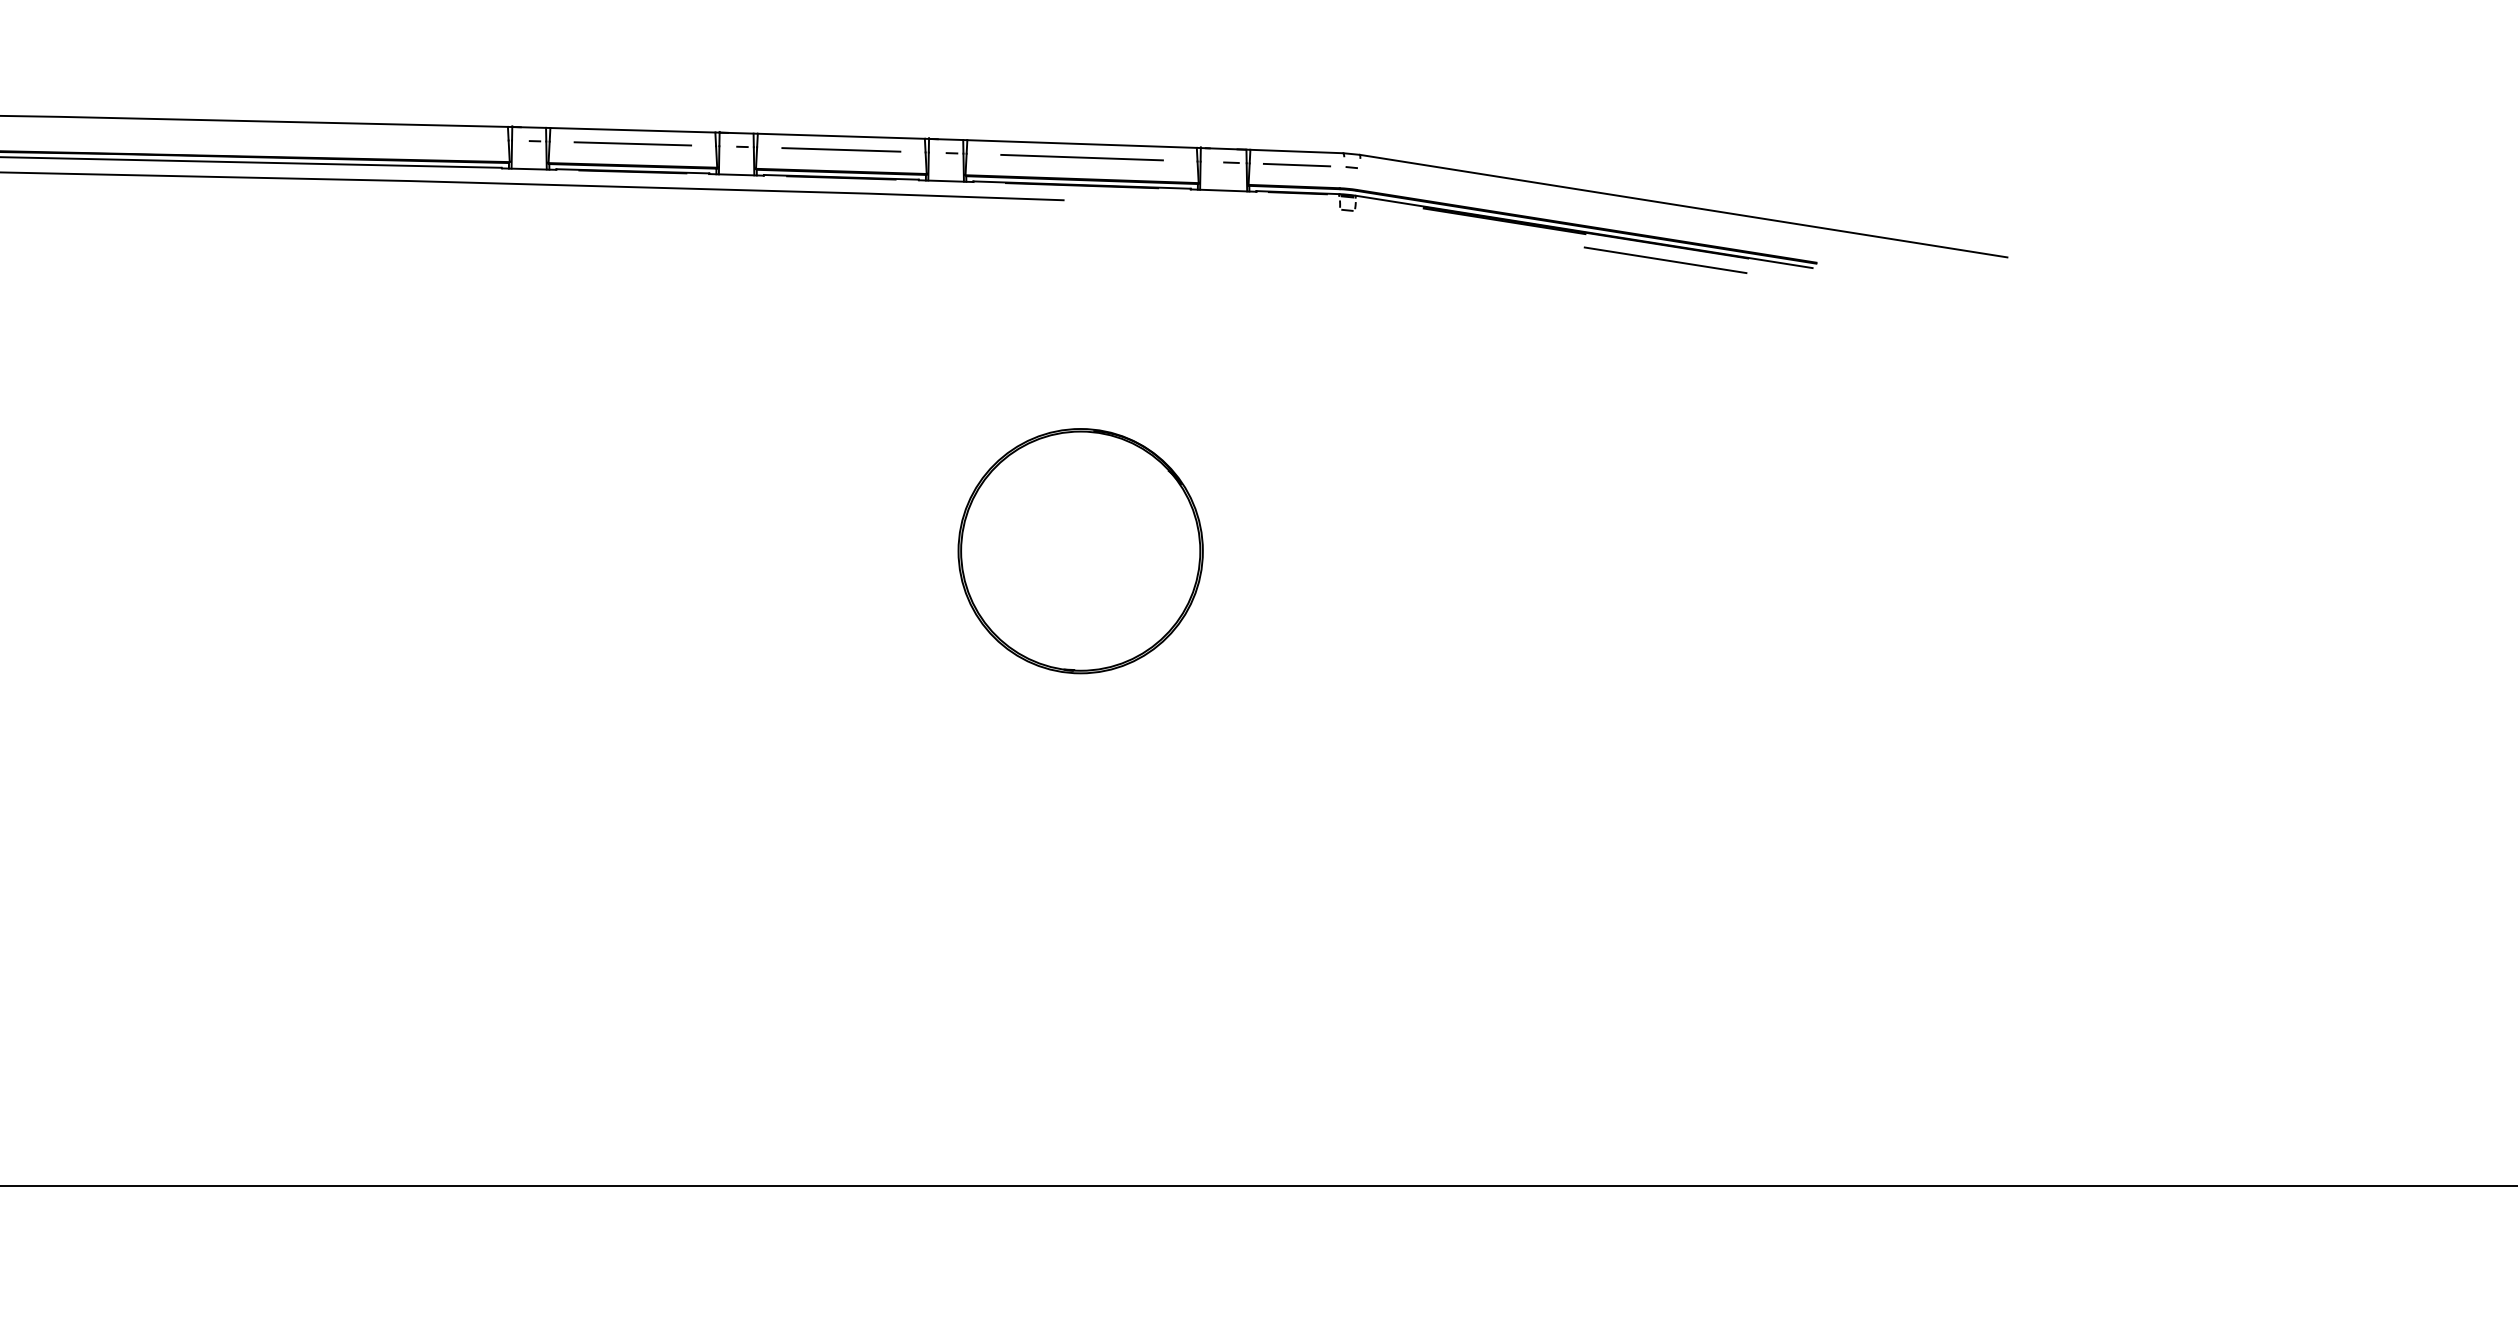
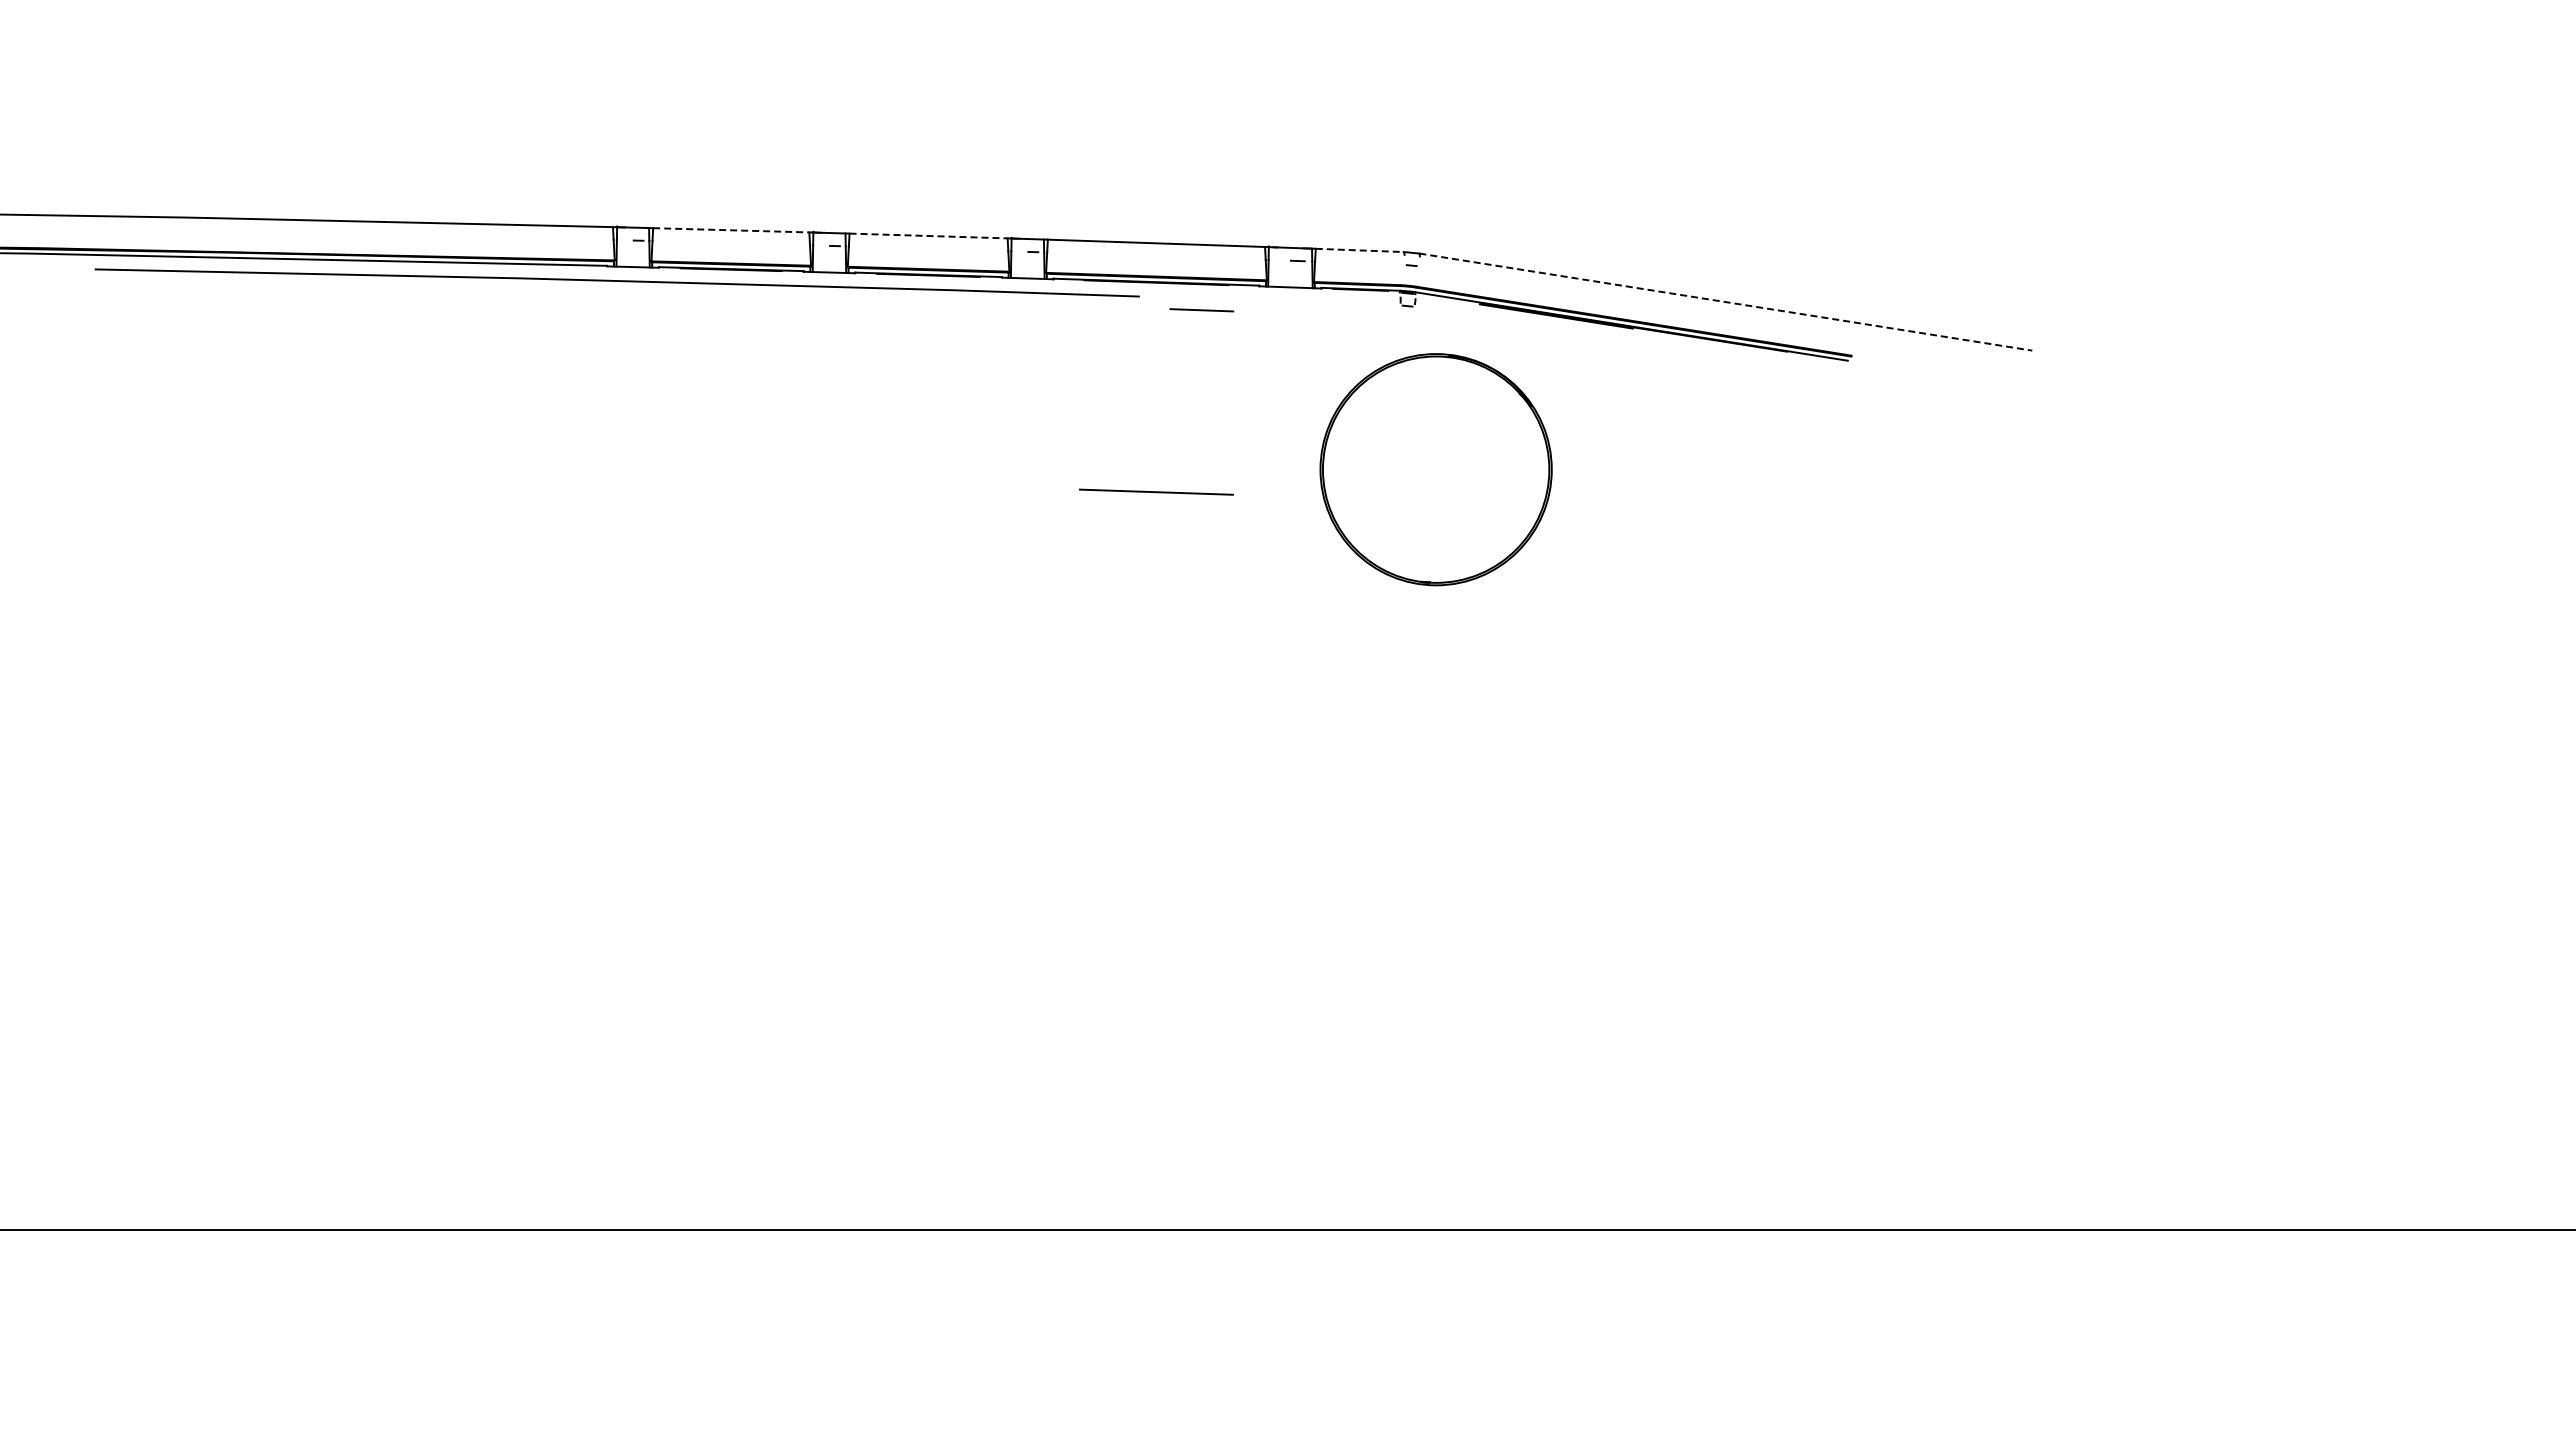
line: (633, 130) -> (731, 230), solid -> dashed
line: (842, 136) -> (929, 236), solid -> dashed
line: (633, 143) -> (731, 242), removed
line: (841, 149) -> (928, 248), removed
line: (1297, 151) -> (1360, 250), solid -> dashed
line: (1082, 156) -> (1156, 491), moved
line: (1296, 165) -> (1201, 310), moved
line: (1684, 206) -> (1726, 302), solid -> dashed
line: (1665, 260) -> (1708, 353), removed
part: (1080, 550) -> (1435, 469), moved

